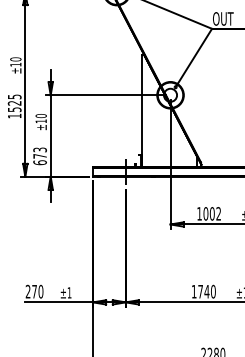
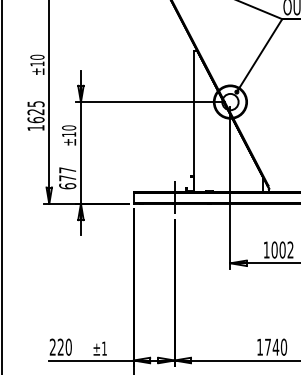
text: (14, 109) -> (35, 119), 1525 -> 1625
text: (39, 149) -> (66, 169), 673 -> 677
text: (34, 291) -> (60, 346), 270 -> 220

